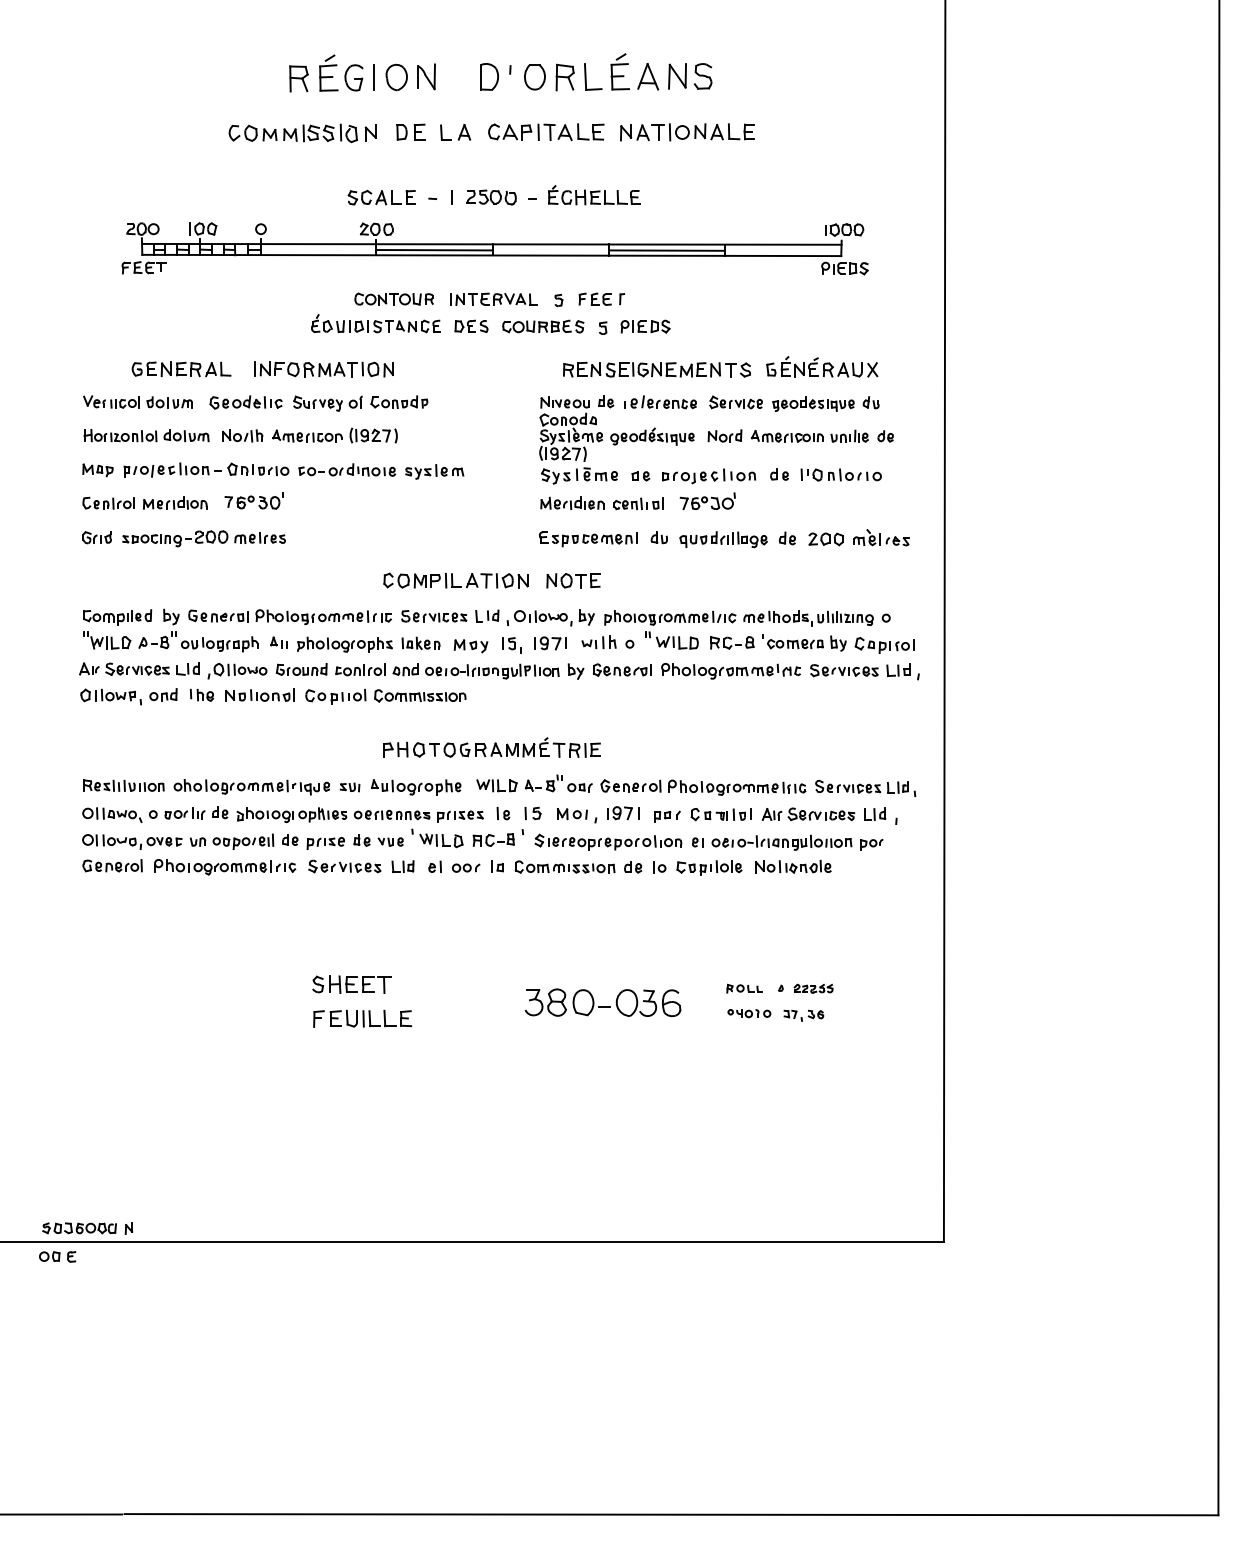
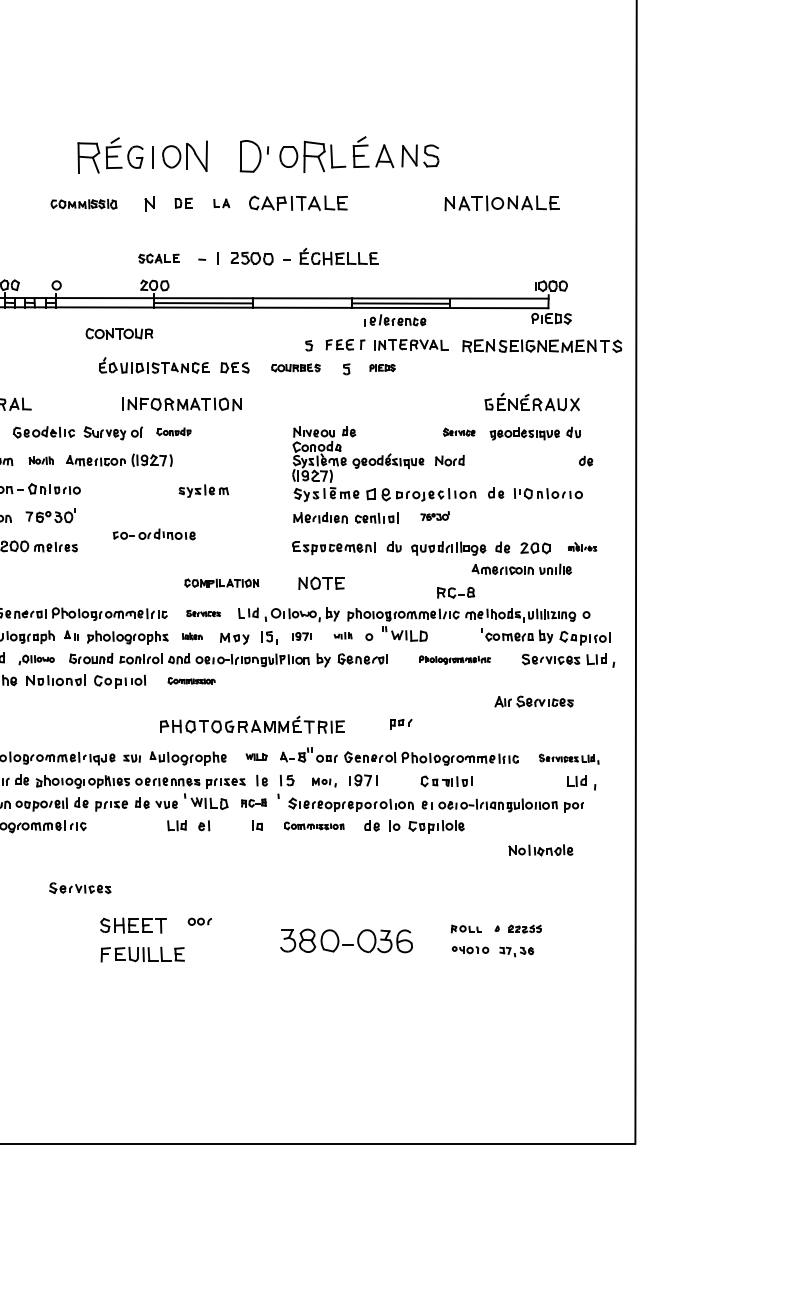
part: (426, 76) -> (196, 156), size x1.4
part: (489, 76) -> (250, 156), size x1.4
part: (564, 77) -> (313, 156), size x1.4
part: (298, 78) -> (88, 157), size x1.4
part: (410, 131) -> (183, 202), size x0.7
part: (455, 132) -> (221, 203), size x0.6
part: (687, 132) -> (501, 203), moved
part: (292, 133) -> (83, 204), size x0.6
part: (381, 197) -> (158, 258), size x0.7
part: (393, 298) -> (118, 333), moved
part: (493, 298) -> (410, 344), moved
part: (543, 326) -> (296, 367), size x0.7
part: (645, 326) -> (382, 367), size x0.6
part: (323, 369) -> (181, 404), moved
part: (656, 369) -> (541, 345), moved
part: (399, 401) -> (174, 431), size x0.7
part: (660, 402) -> (395, 320), moved
part: (735, 402) -> (458, 432), size x0.7
part: (242, 435) -> (41, 460), size x0.7
part: (809, 435) -> (521, 568), moved
part: (346, 469) -> (153, 533), moved
part: (640, 476) -> (378, 495), size x1.6
part: (707, 501) -> (435, 516), size x0.6
part: (881, 537) -> (582, 546), size x0.6
part: (455, 580) -> (221, 583), size x0.6
part: (434, 616) -> (203, 613), size x0.6
part: (598, 642) -> (342, 635), size x0.6
part: (732, 642) -> (456, 592), moved
part: (420, 643) -> (191, 636), size x0.6
part: (550, 643) -> (302, 636), size x0.7
part: (237, 670) -> (36, 659), size x0.7
part: (730, 671) -> (454, 660), size x0.6
part: (420, 695) -> (191, 680), size x0.6
part: (496, 785) -> (256, 756), size x0.6
part: (865, 787) -> (568, 758), size x0.7
part: (808, 814) -> (534, 701), moved
part: (576, 815) -> (324, 782), size x0.7
part: (667, 816) -> (401, 723), moved
part: (493, 839) -> (253, 802), size x0.7
part: (344, 866) -> (79, 888), moved
part: (564, 866) -> (313, 825), size x0.7
part: (793, 866) -> (540, 850), moved
part: (466, 867) -> (200, 921), moved

